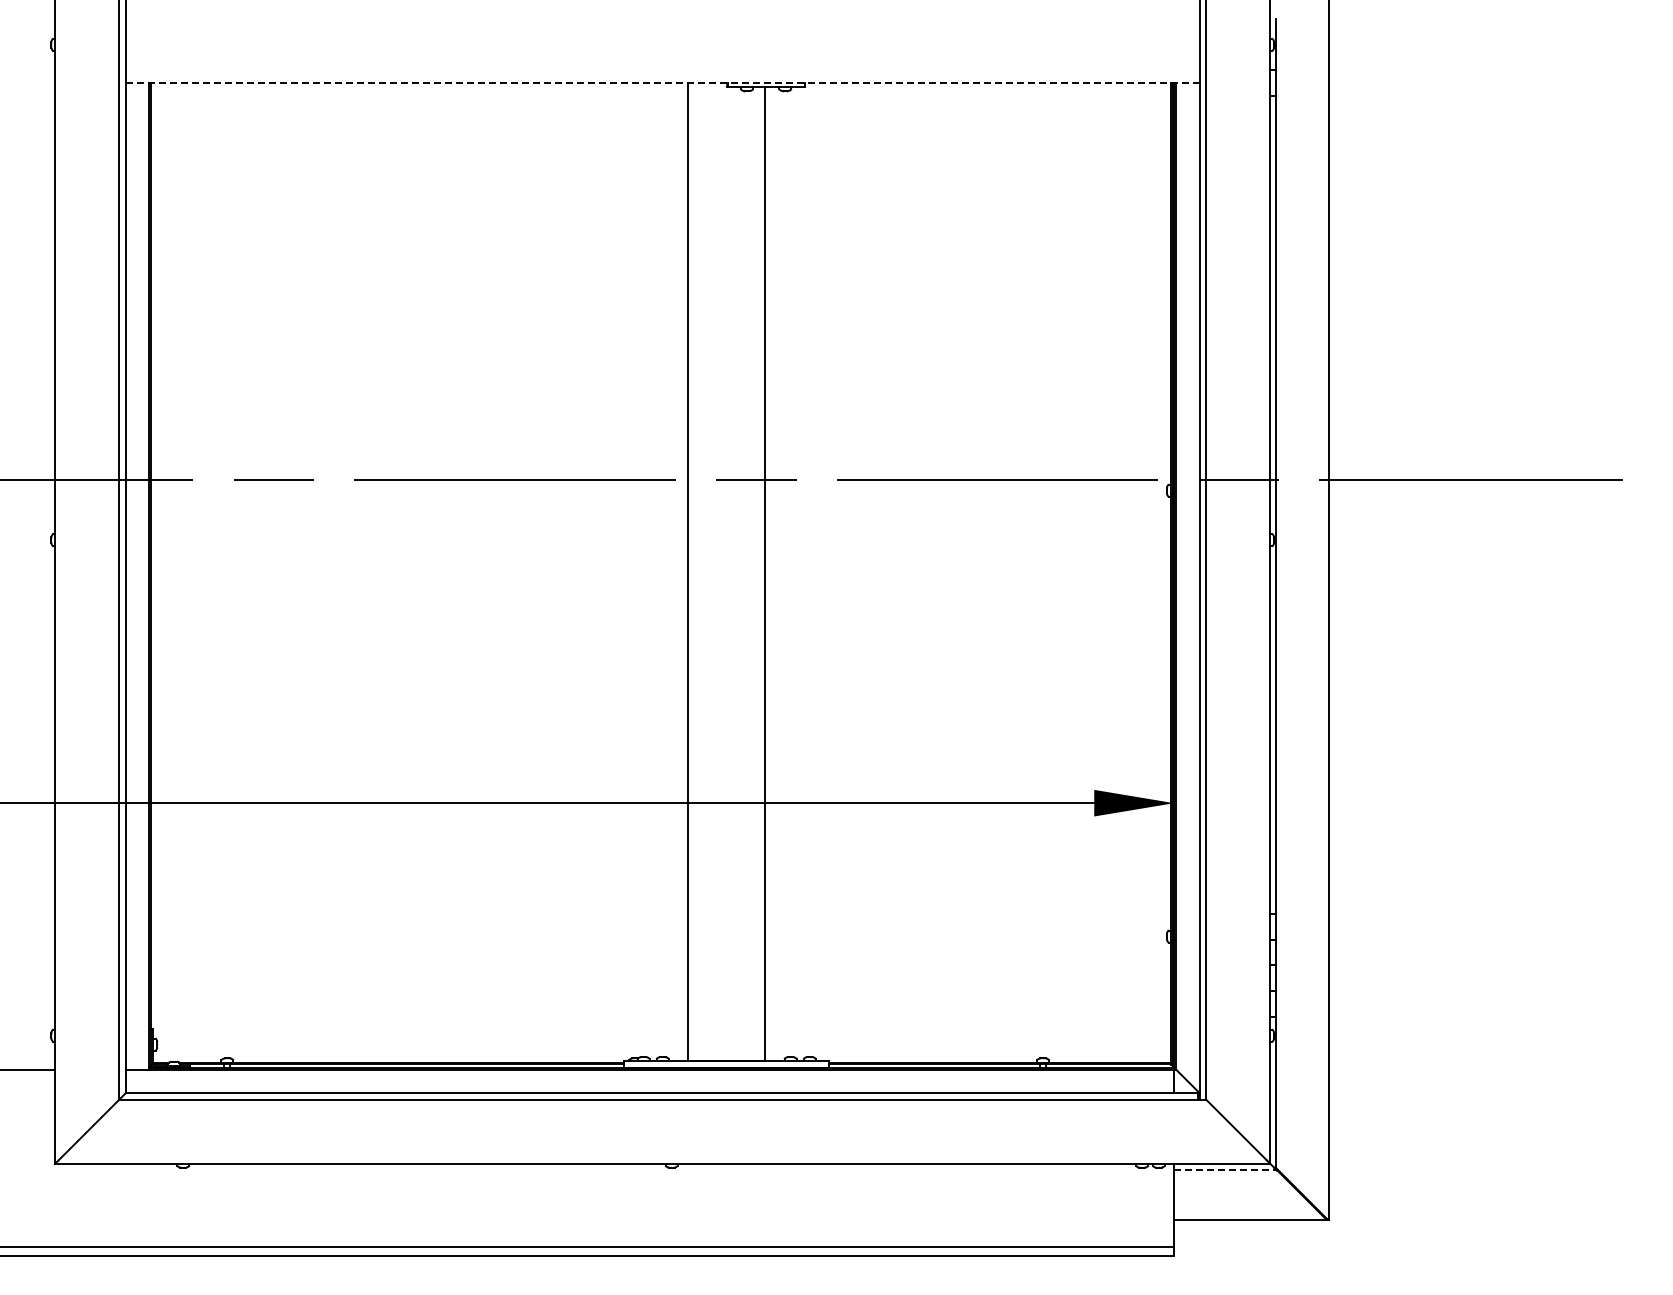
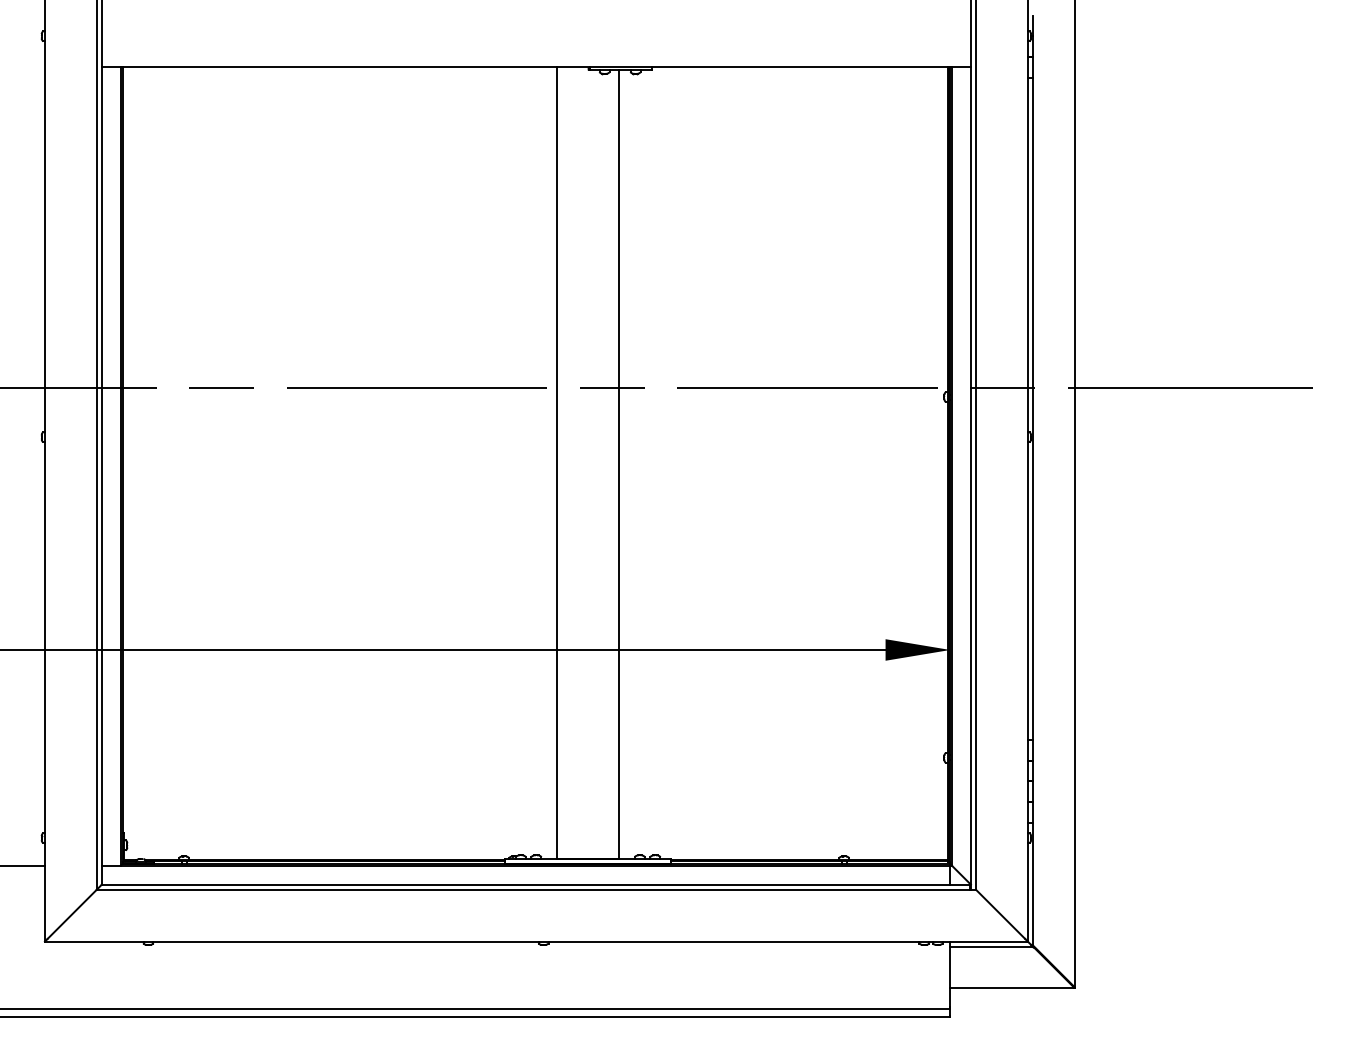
line: (662, 83) -> (536, 67), dashed -> solid
line: (1225, 1169) -> (991, 946), dashed -> solid

